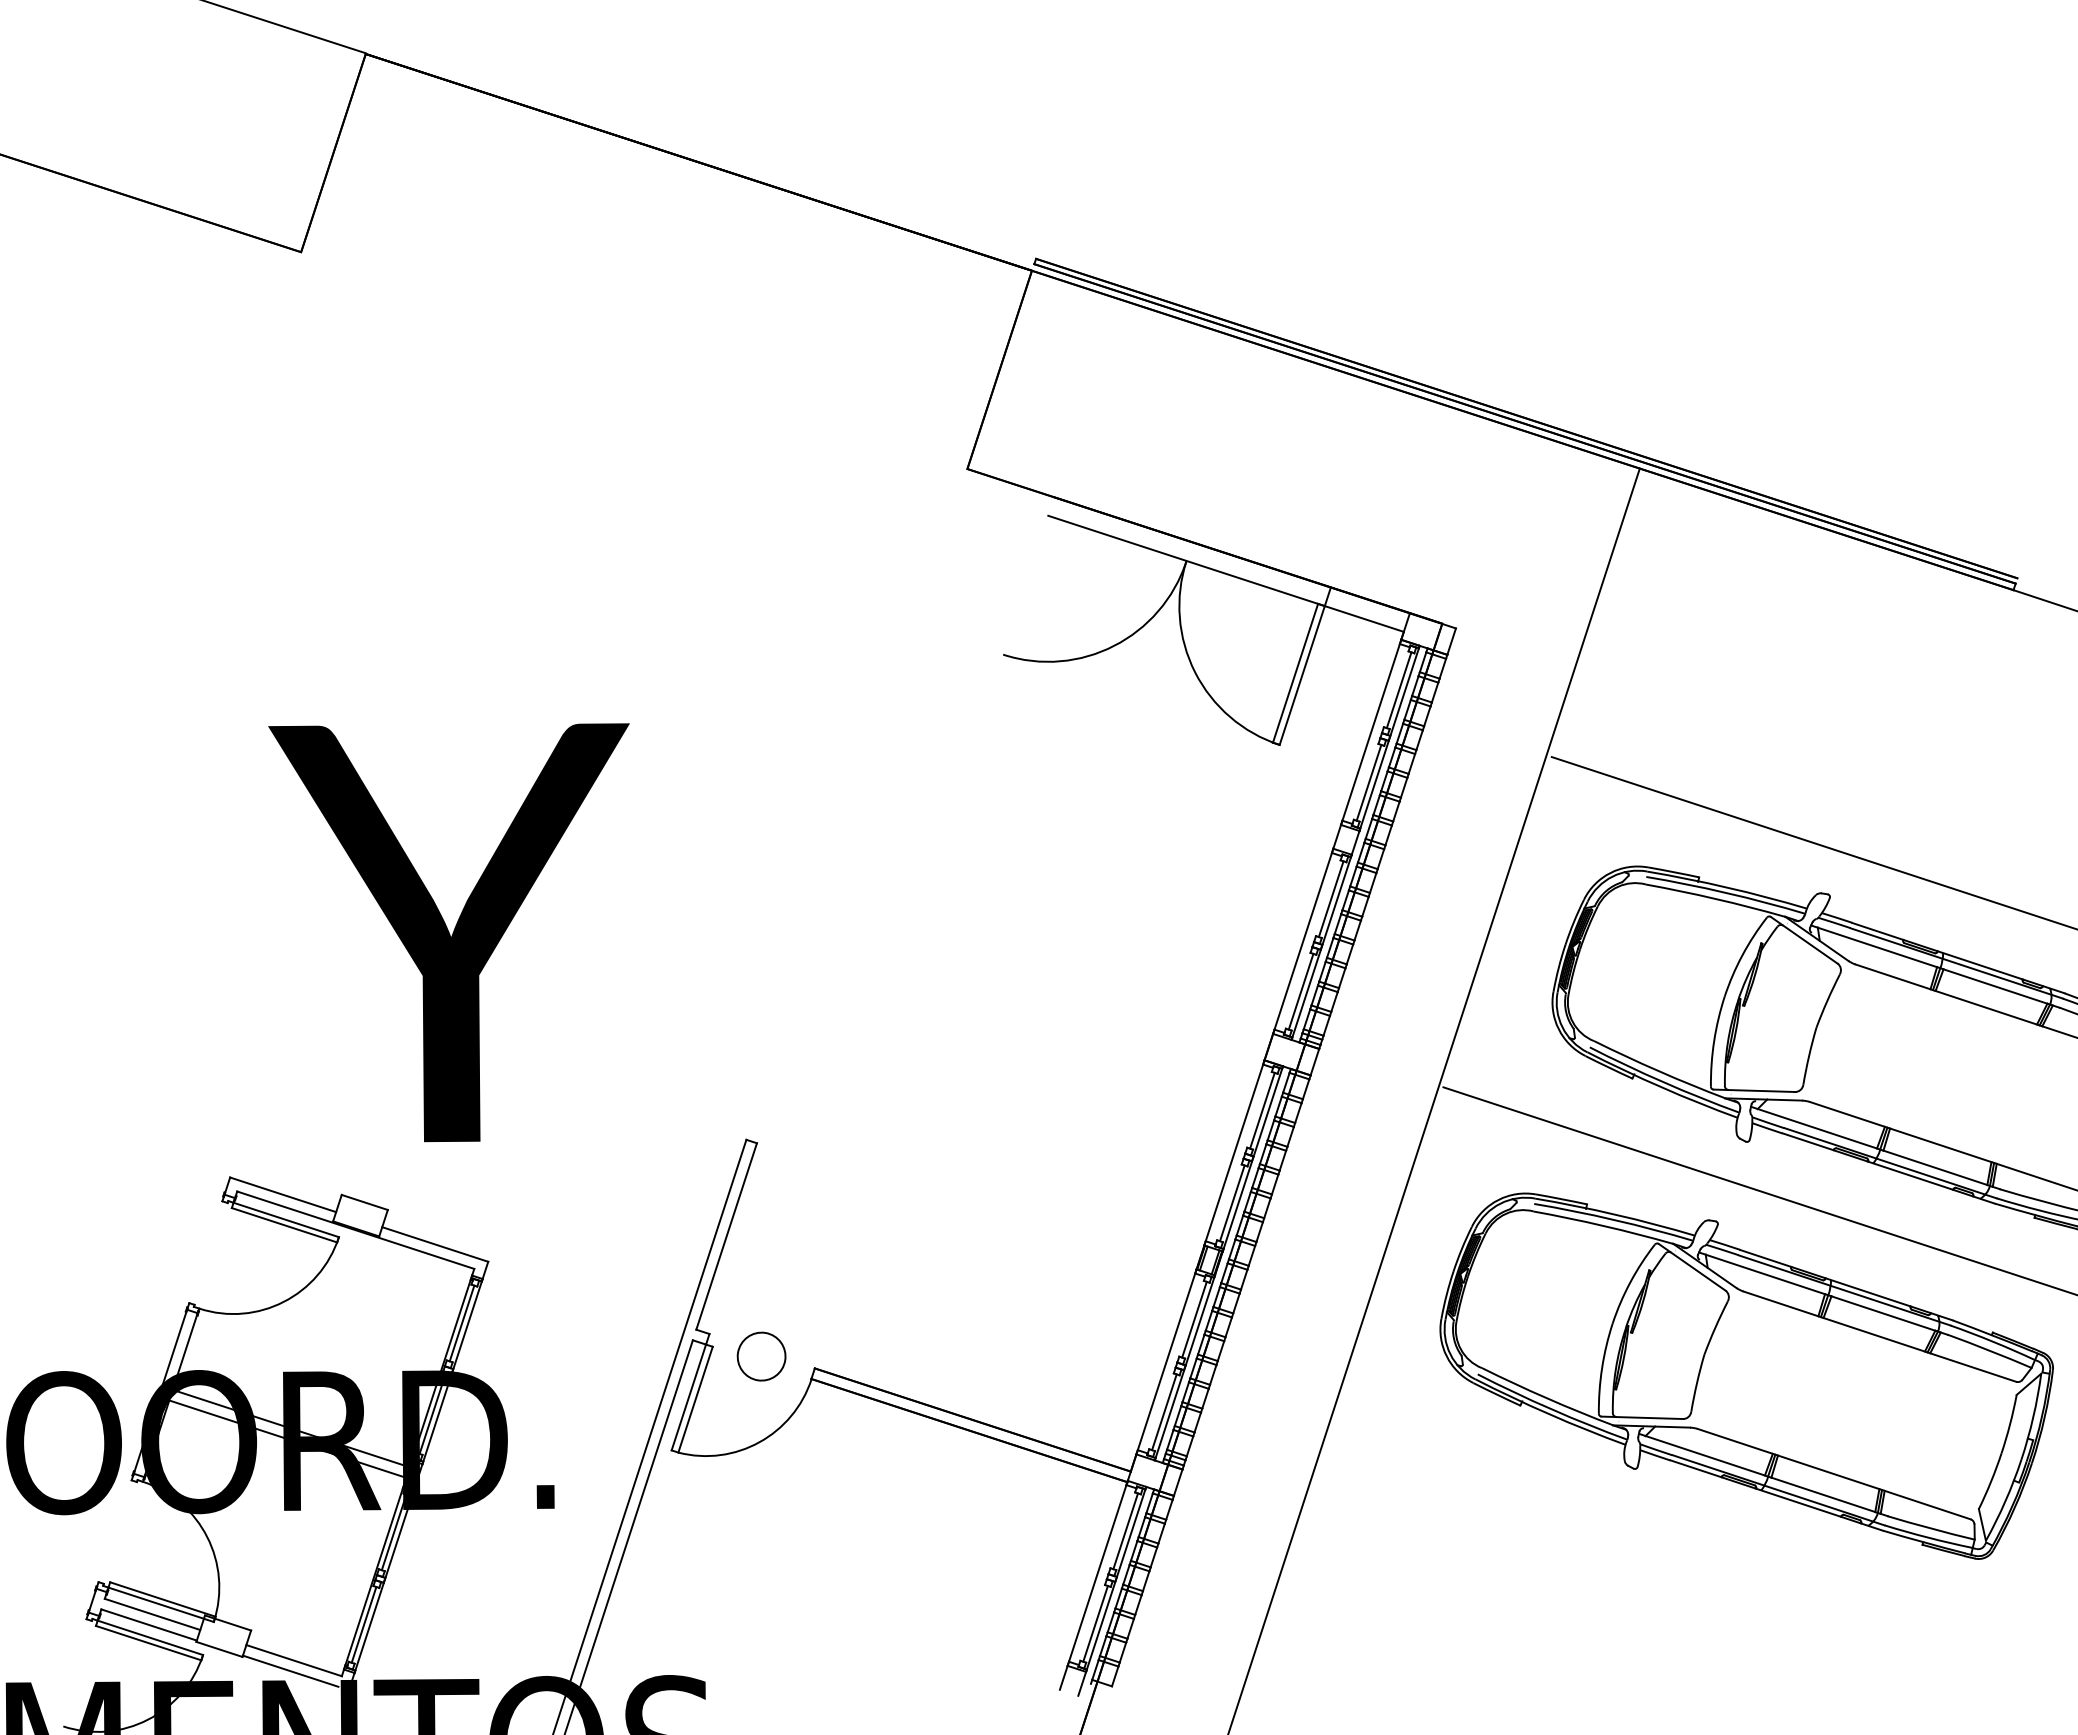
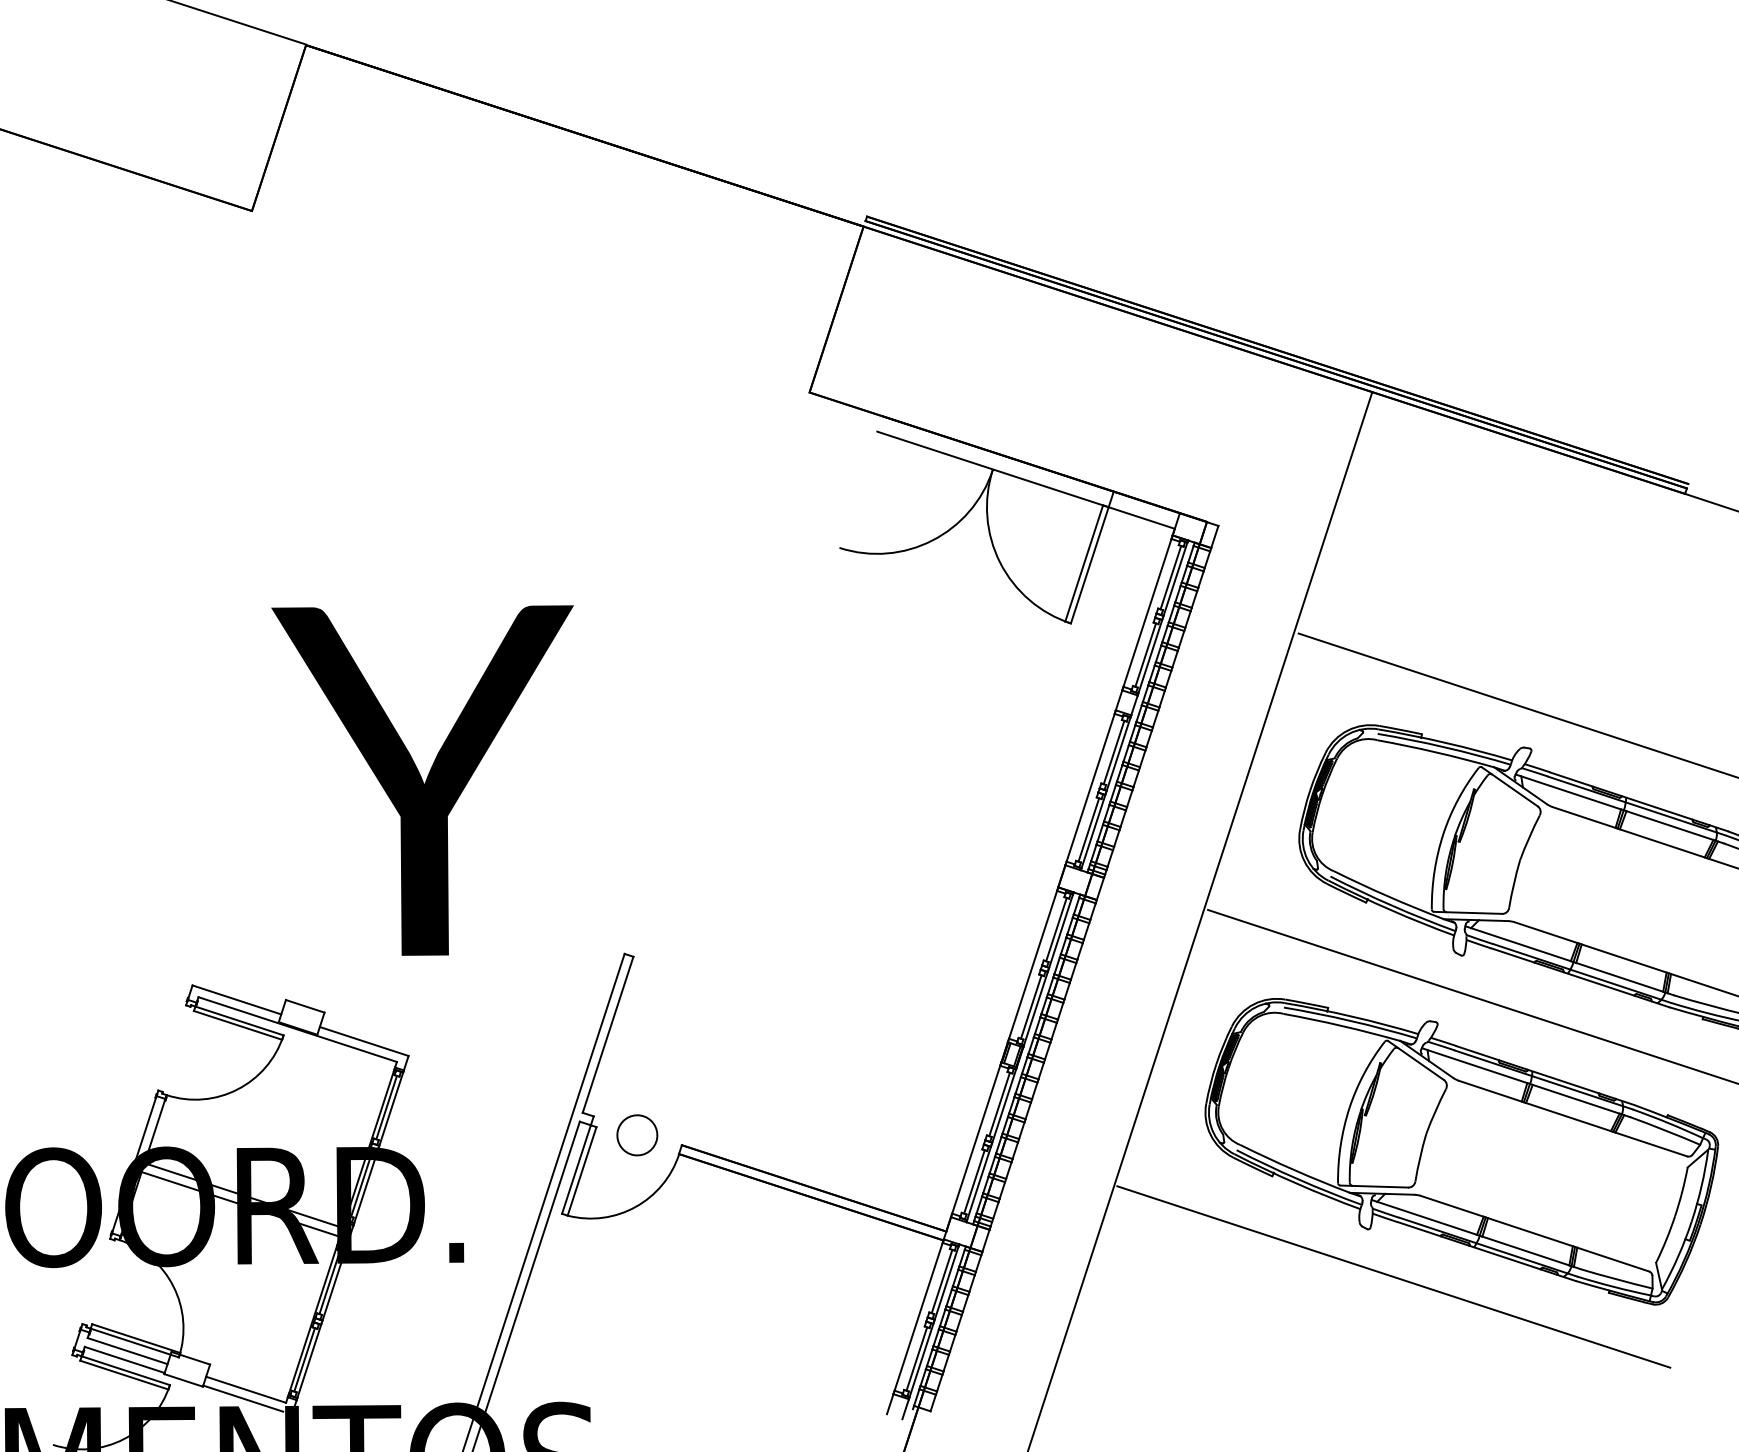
text: (448, 932) -> (422, 780), moved
line: (1665, 1525) -> (1393, 1276), added

